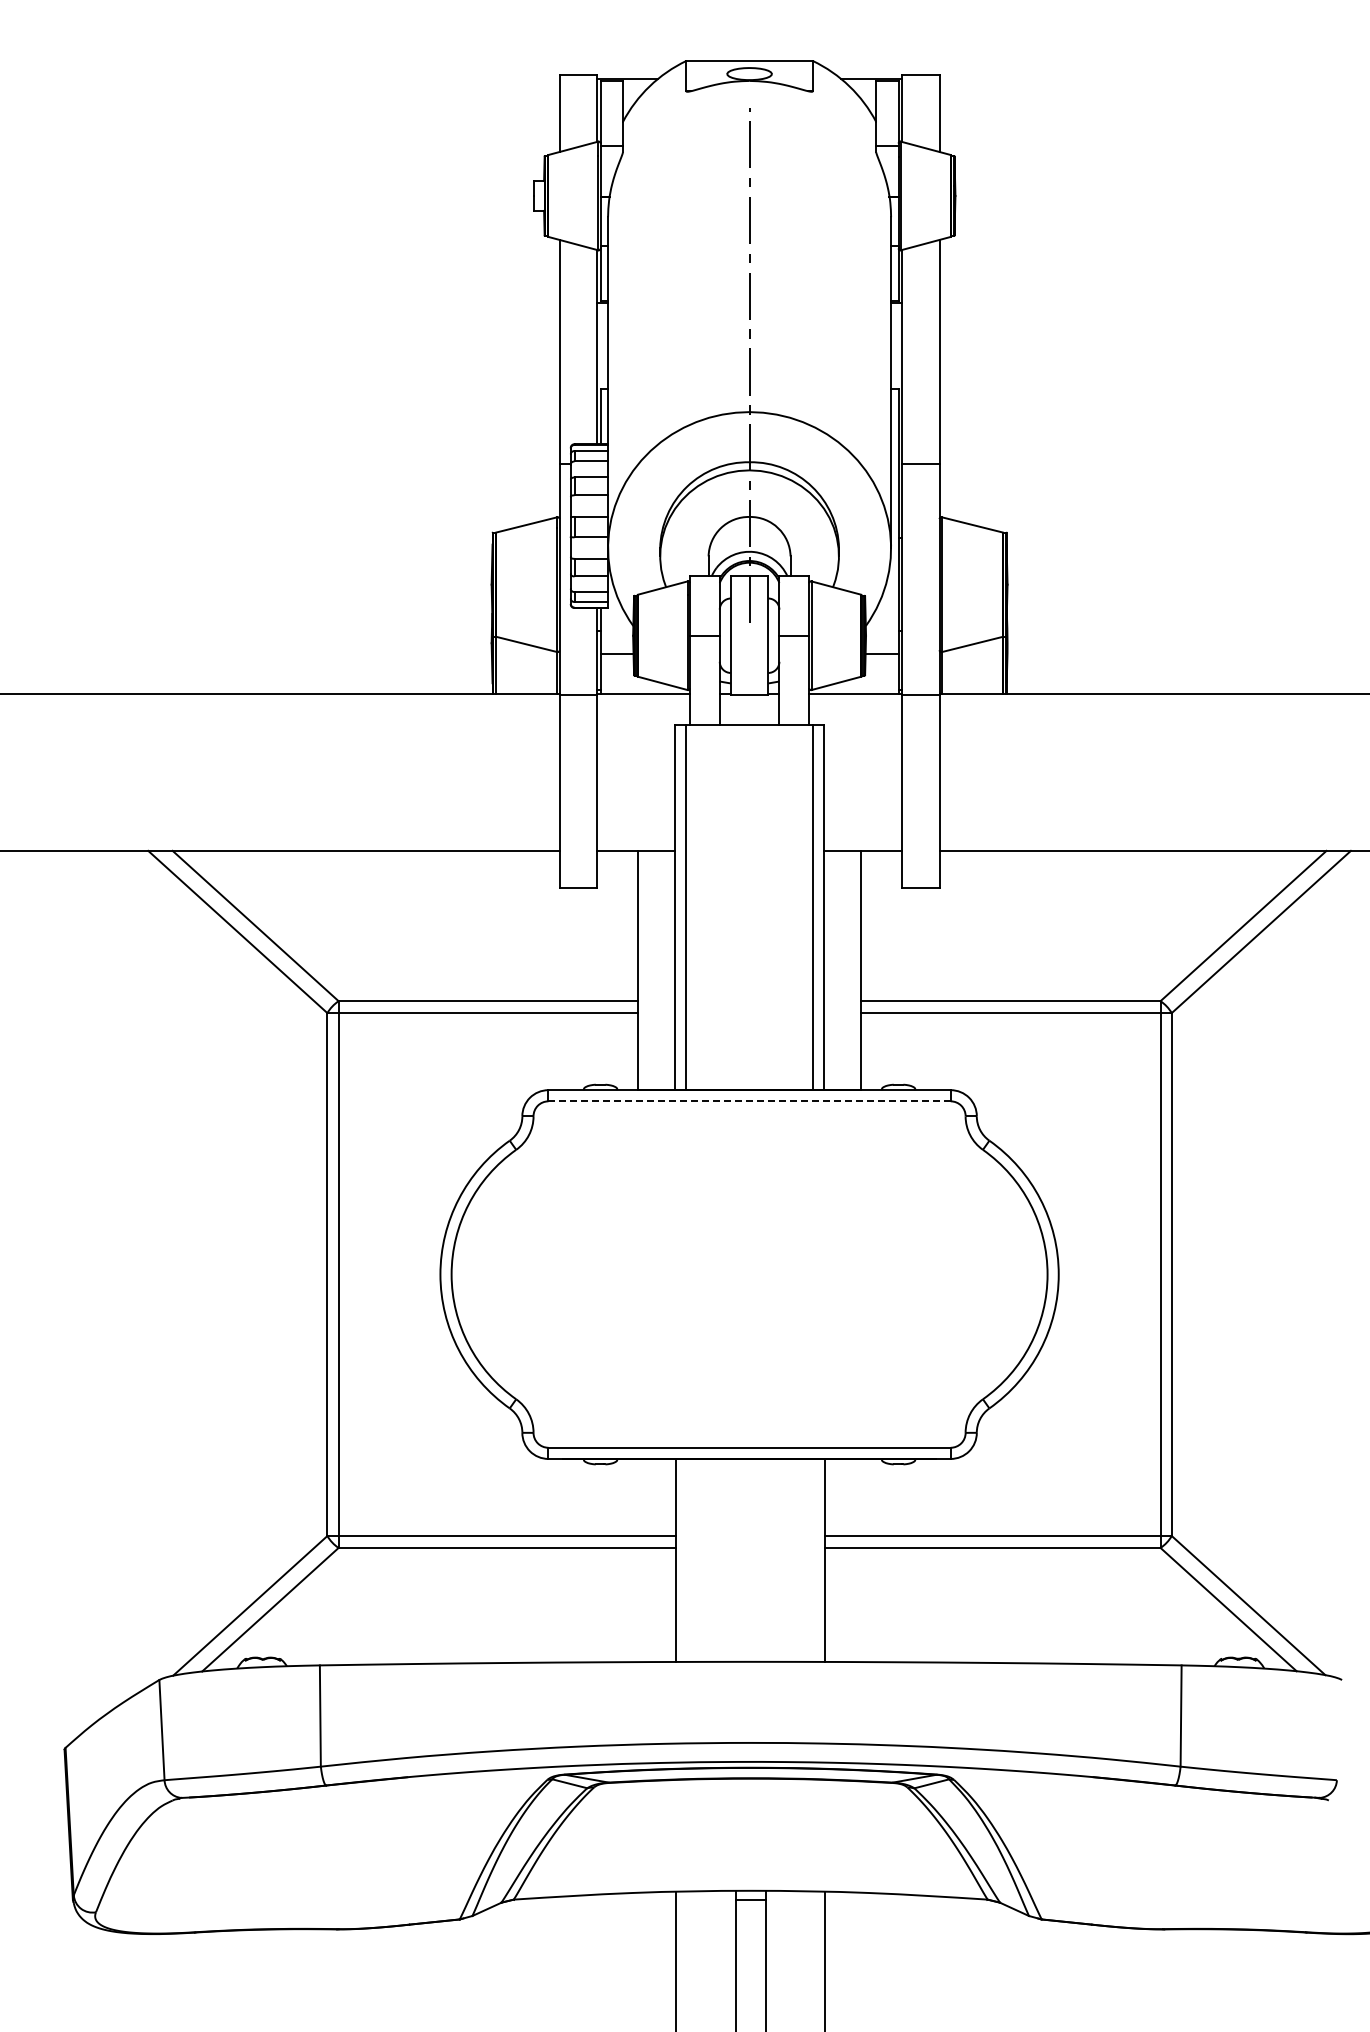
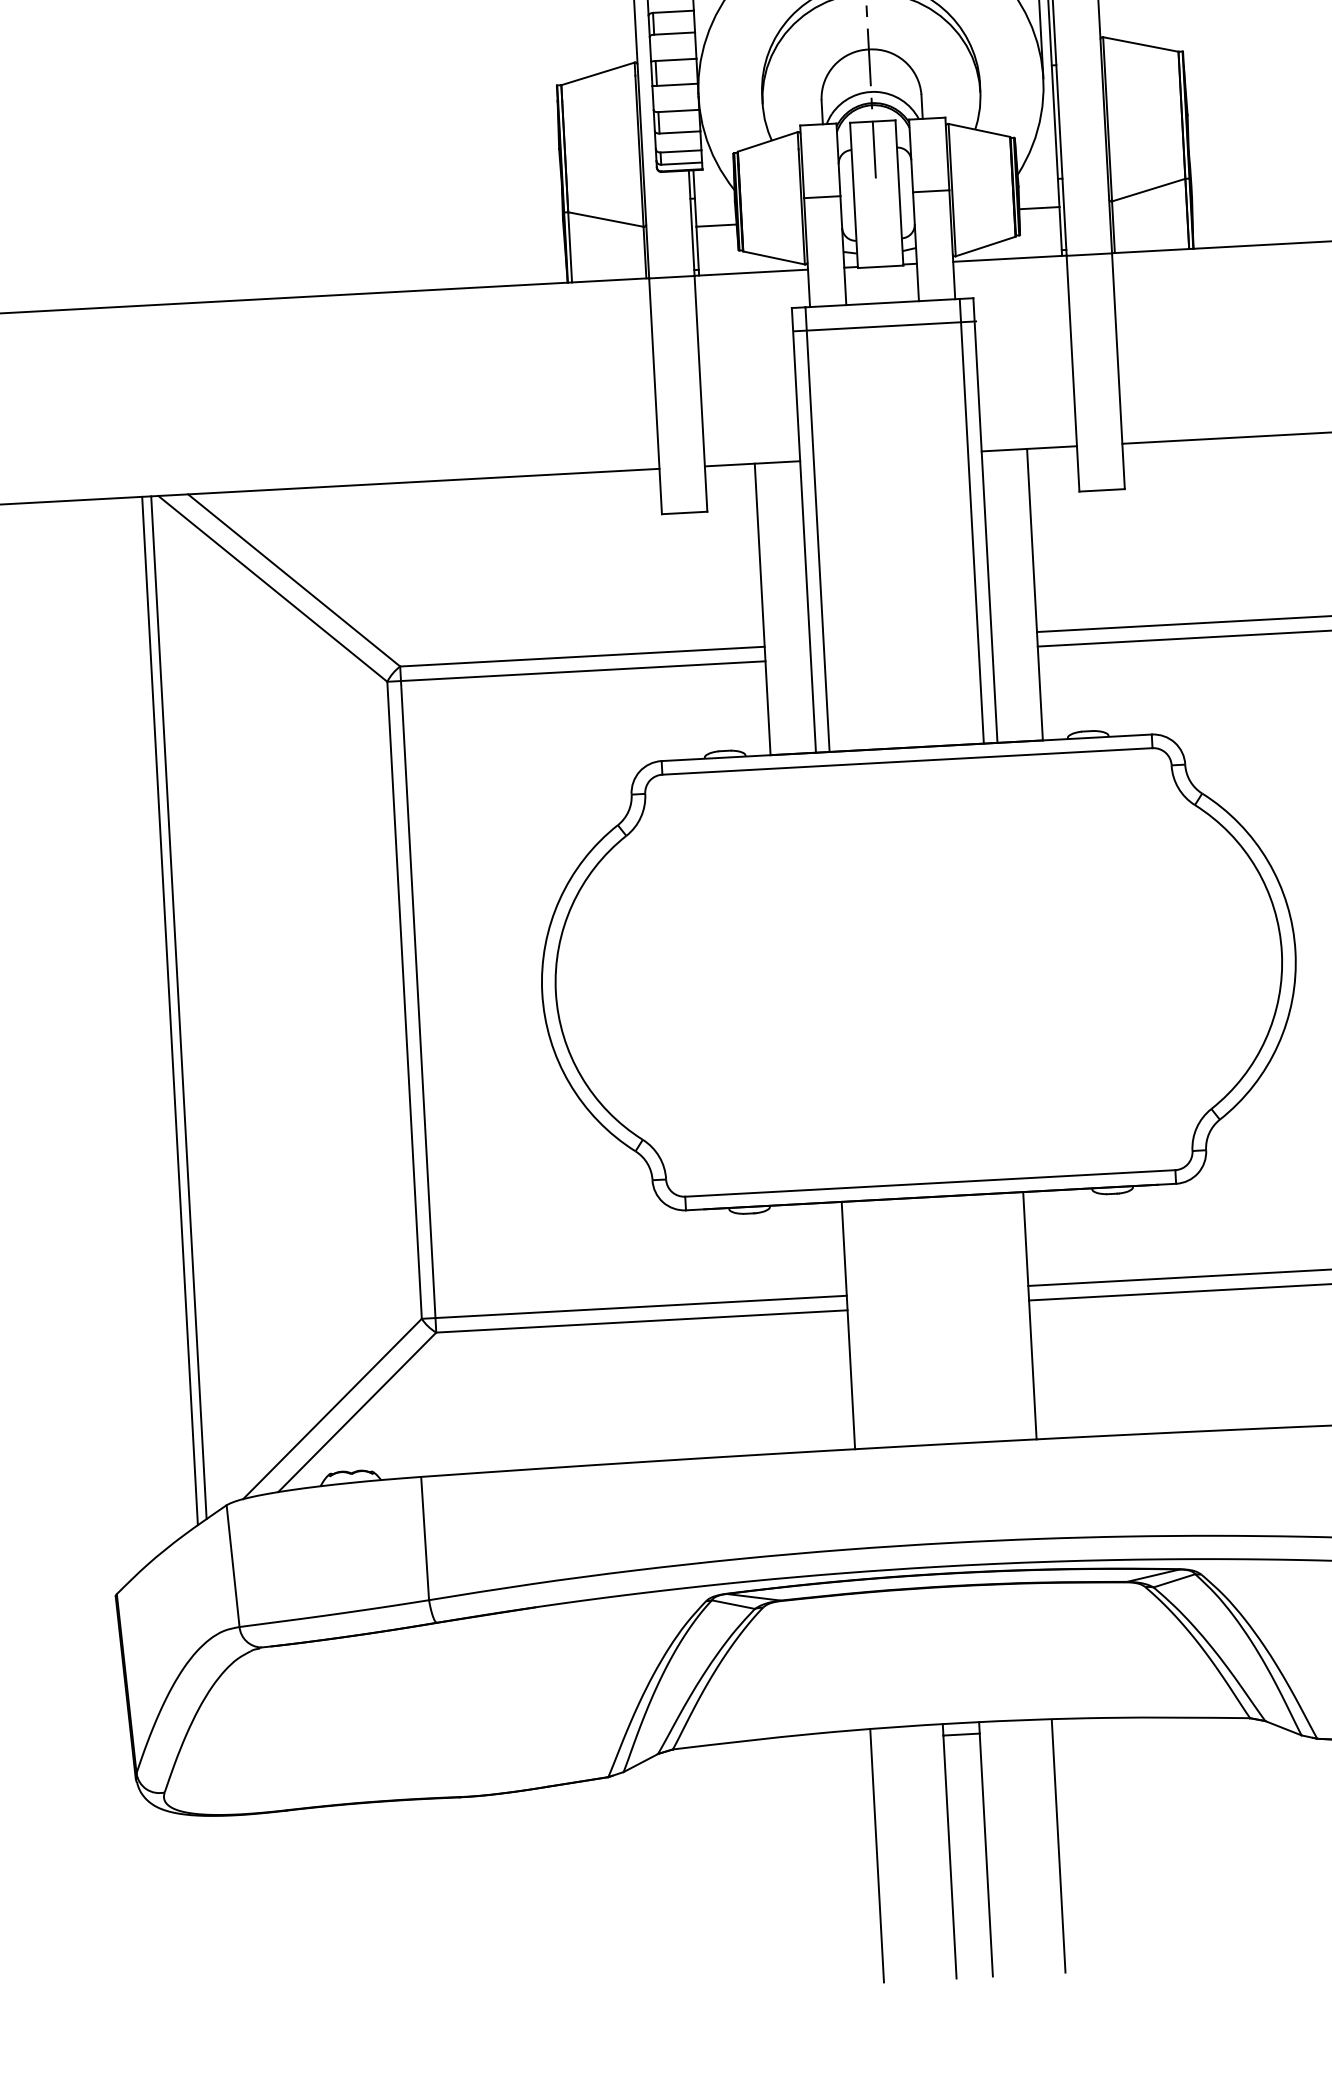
line: (750, 744) -> (885, 326), added
line: (749, 1101) -> (907, 761), dashed -> solid
line: (142, 1270) -> (179, 1007), added
line: (134, 1272) -> (169, 1010), added

